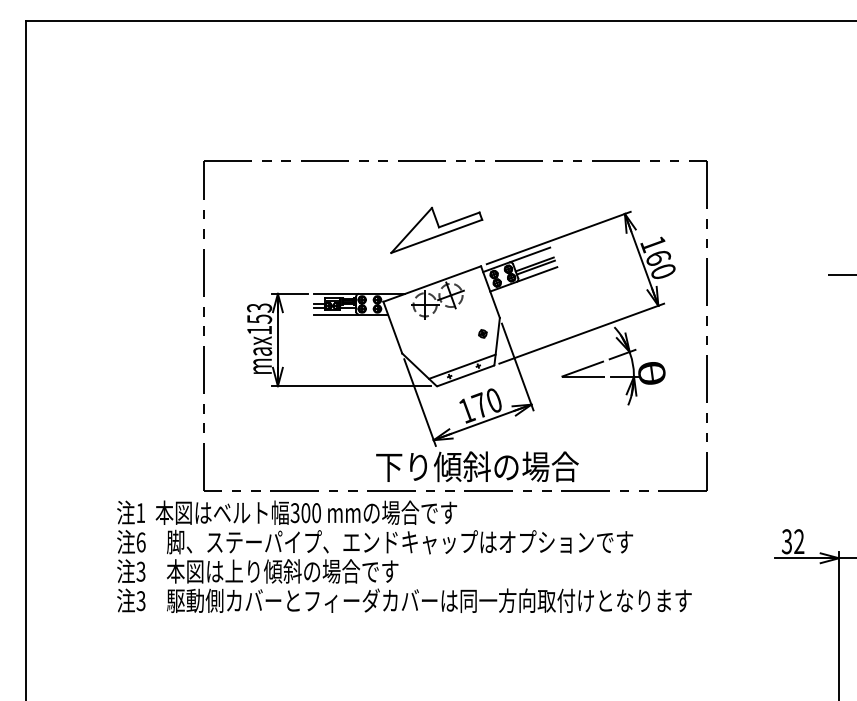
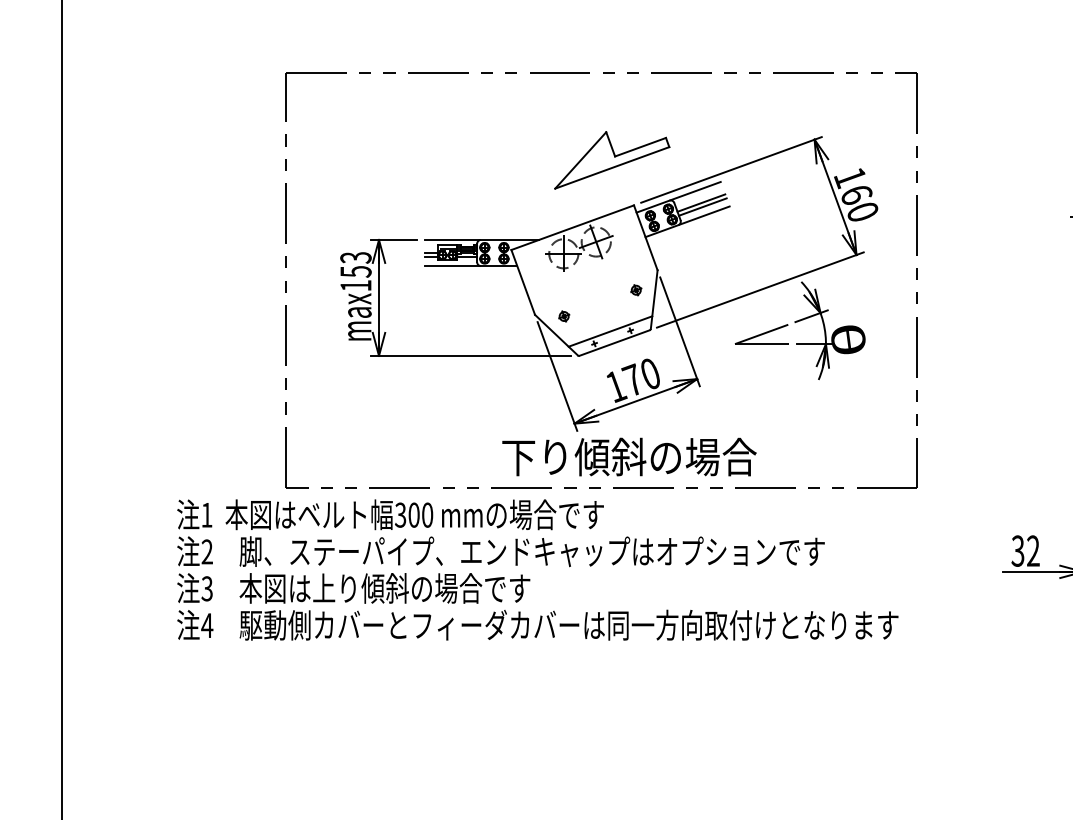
part: (436, 229) -> (611, 159), moved
part: (425, 354) -> (564, 316), added
text: (140, 542) -> (206, 552), 6 -> 2
text: (140, 601) -> (206, 626), 3 -> 4

